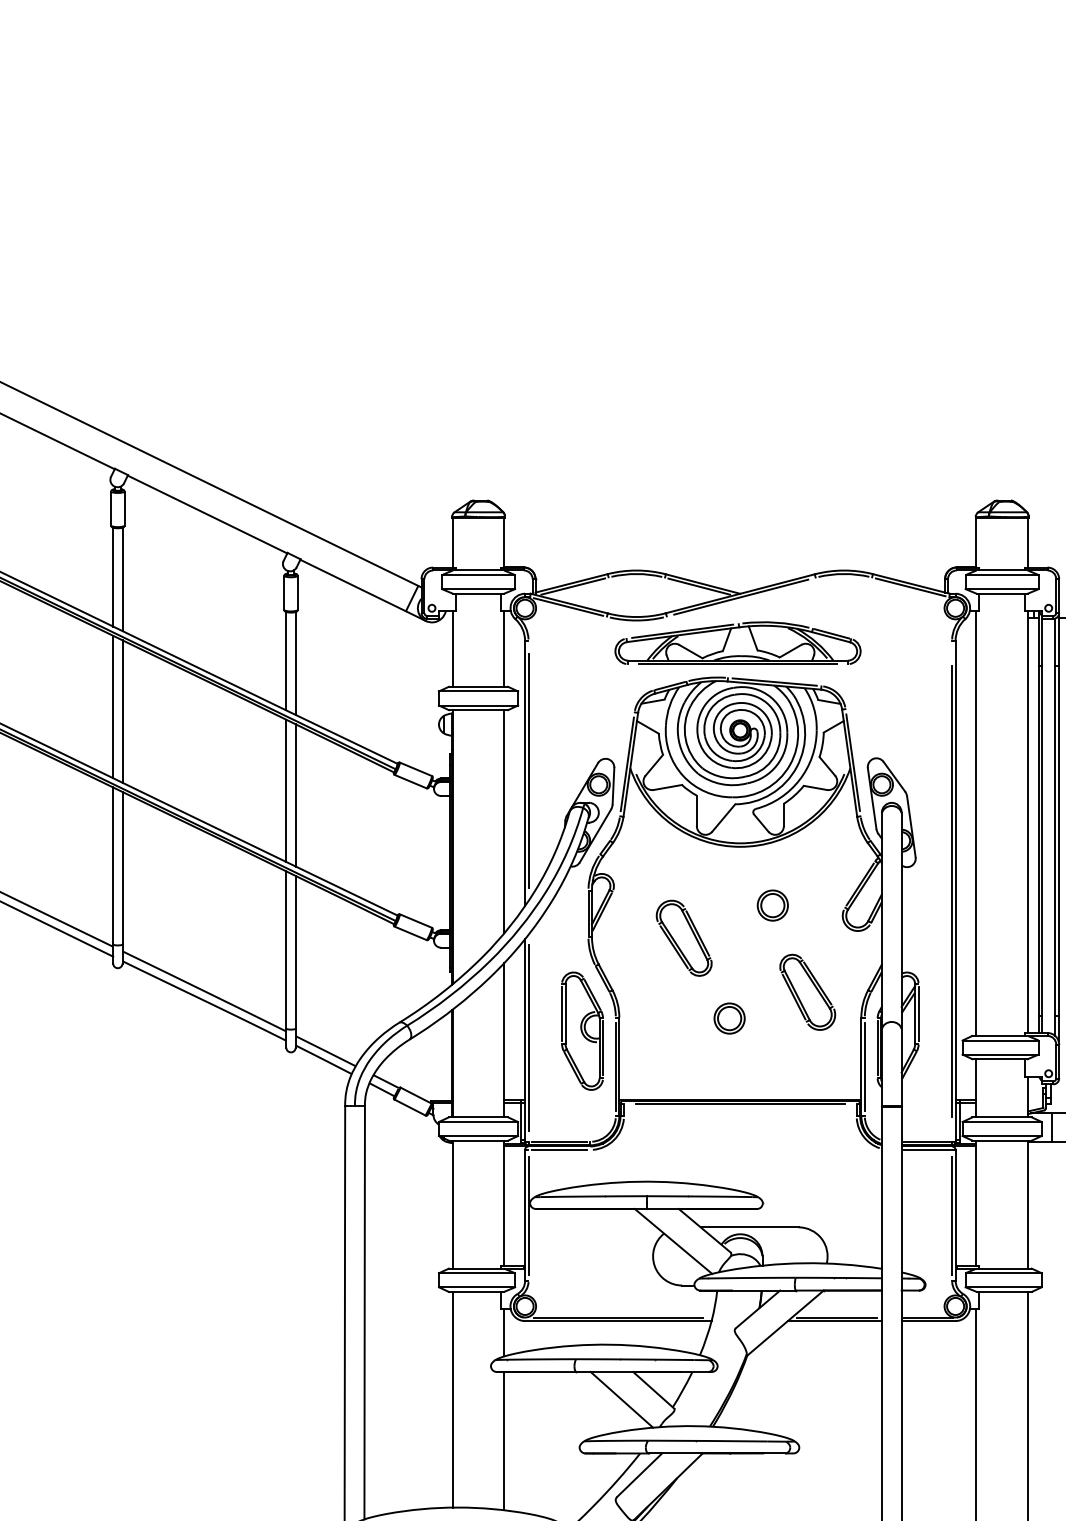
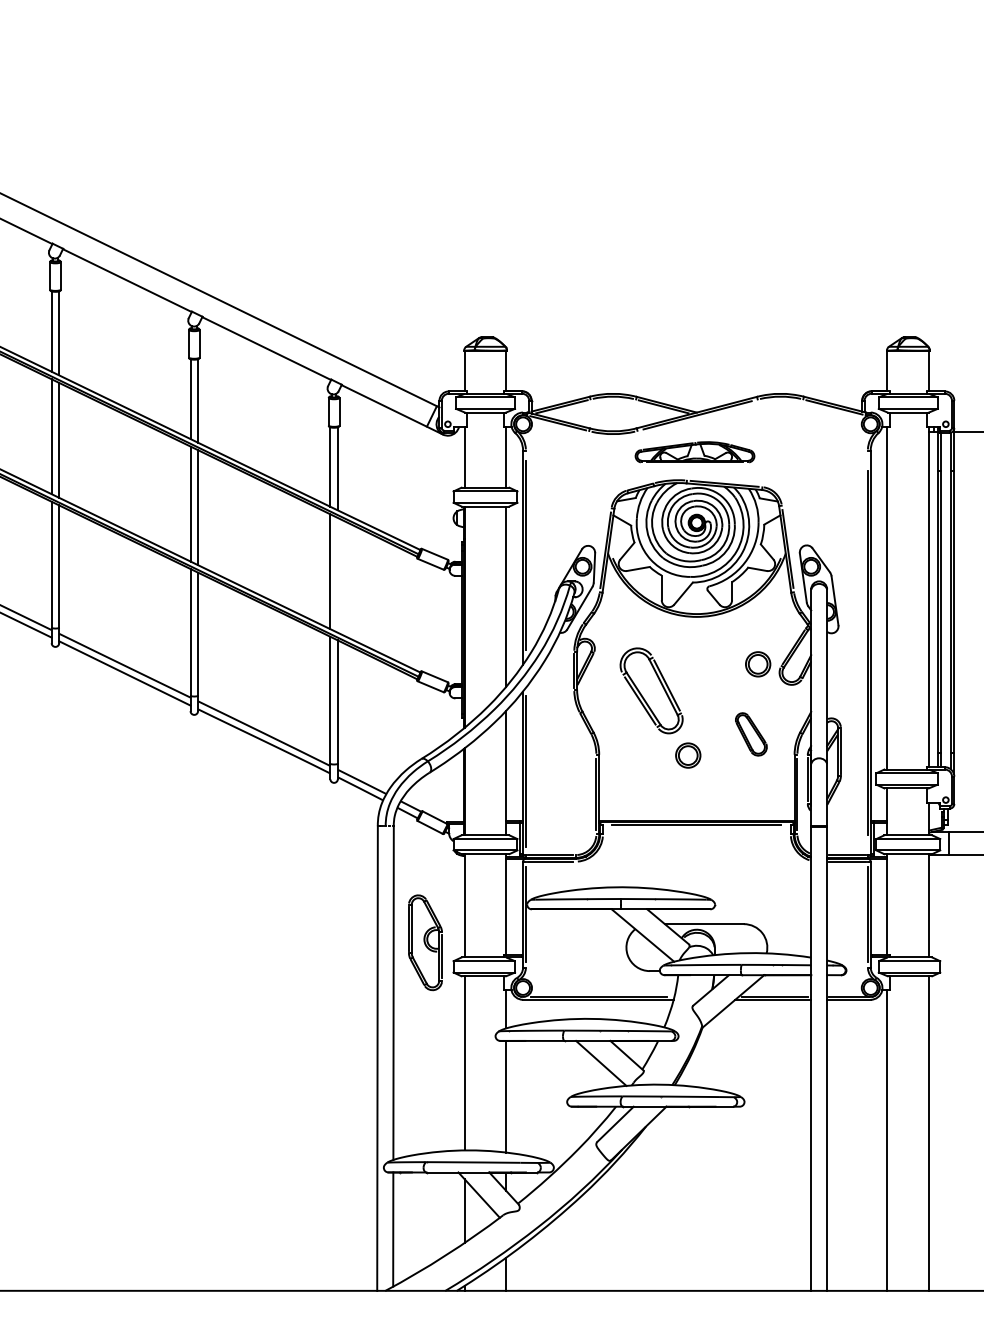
part: (737, 641) -> (694, 451), size x0.6
line: (295, 794) -> (337, 574), removed
part: (773, 905) -> (758, 664), moved
part: (684, 937) -> (651, 690), size x1.4
part: (807, 992) -> (751, 734), size x0.7
part: (582, 1030) -> (425, 942), moved

